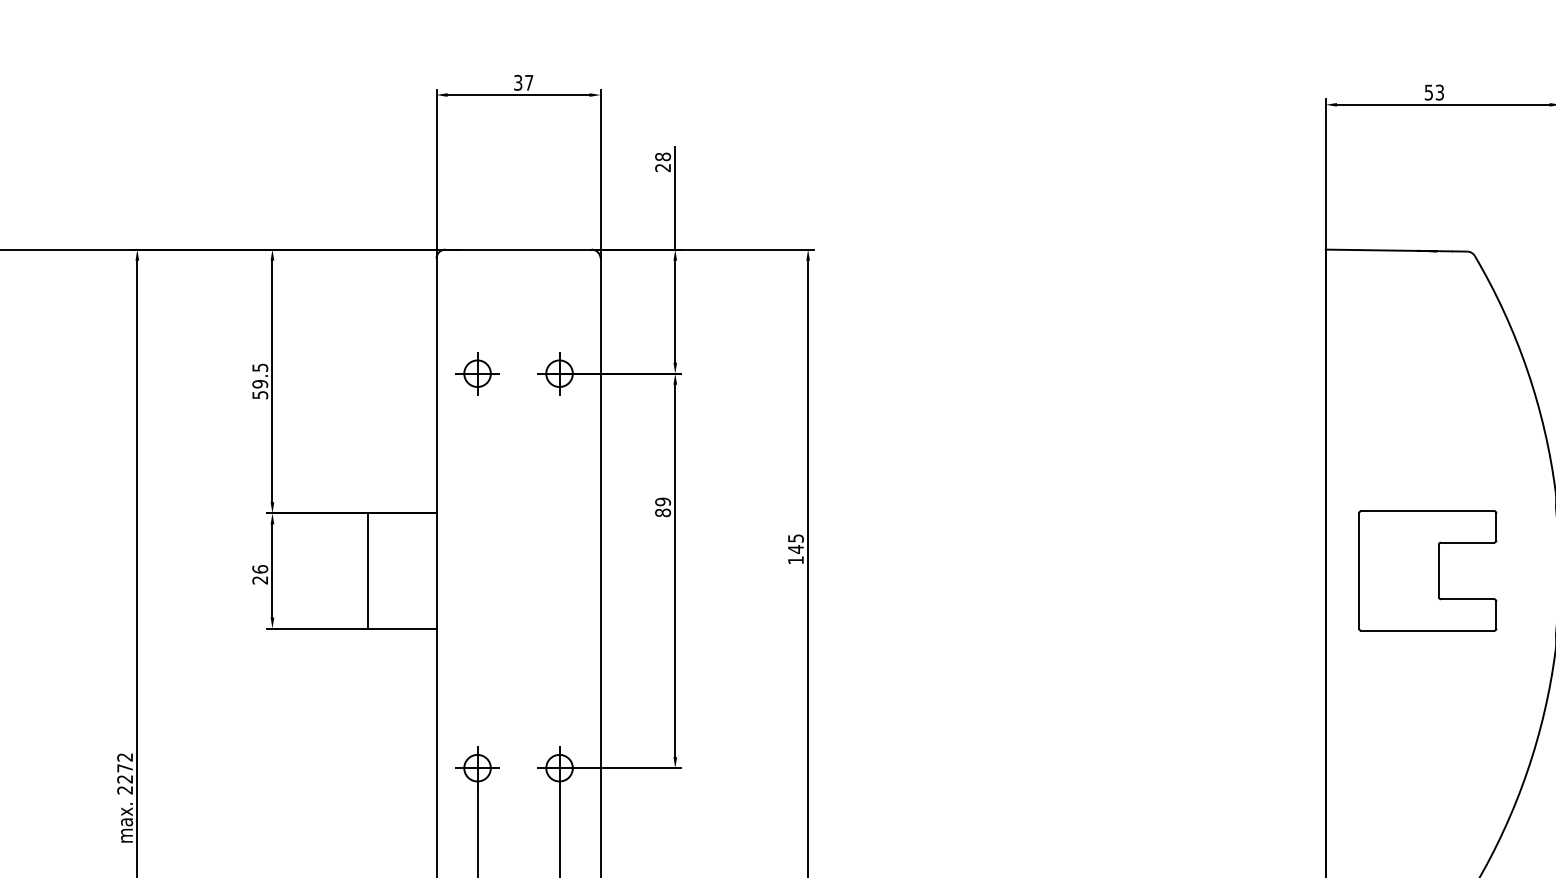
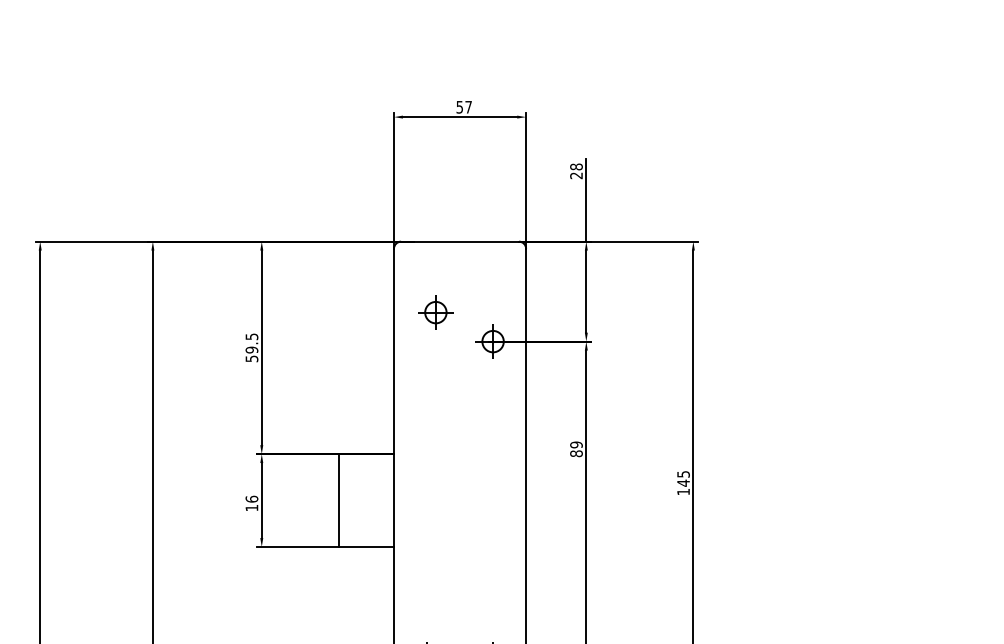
text: (518, 81) -> (460, 106), 37 -> 57
part: (477, 373) -> (435, 312), moved
text: (259, 580) -> (251, 508), 26 -> 16

